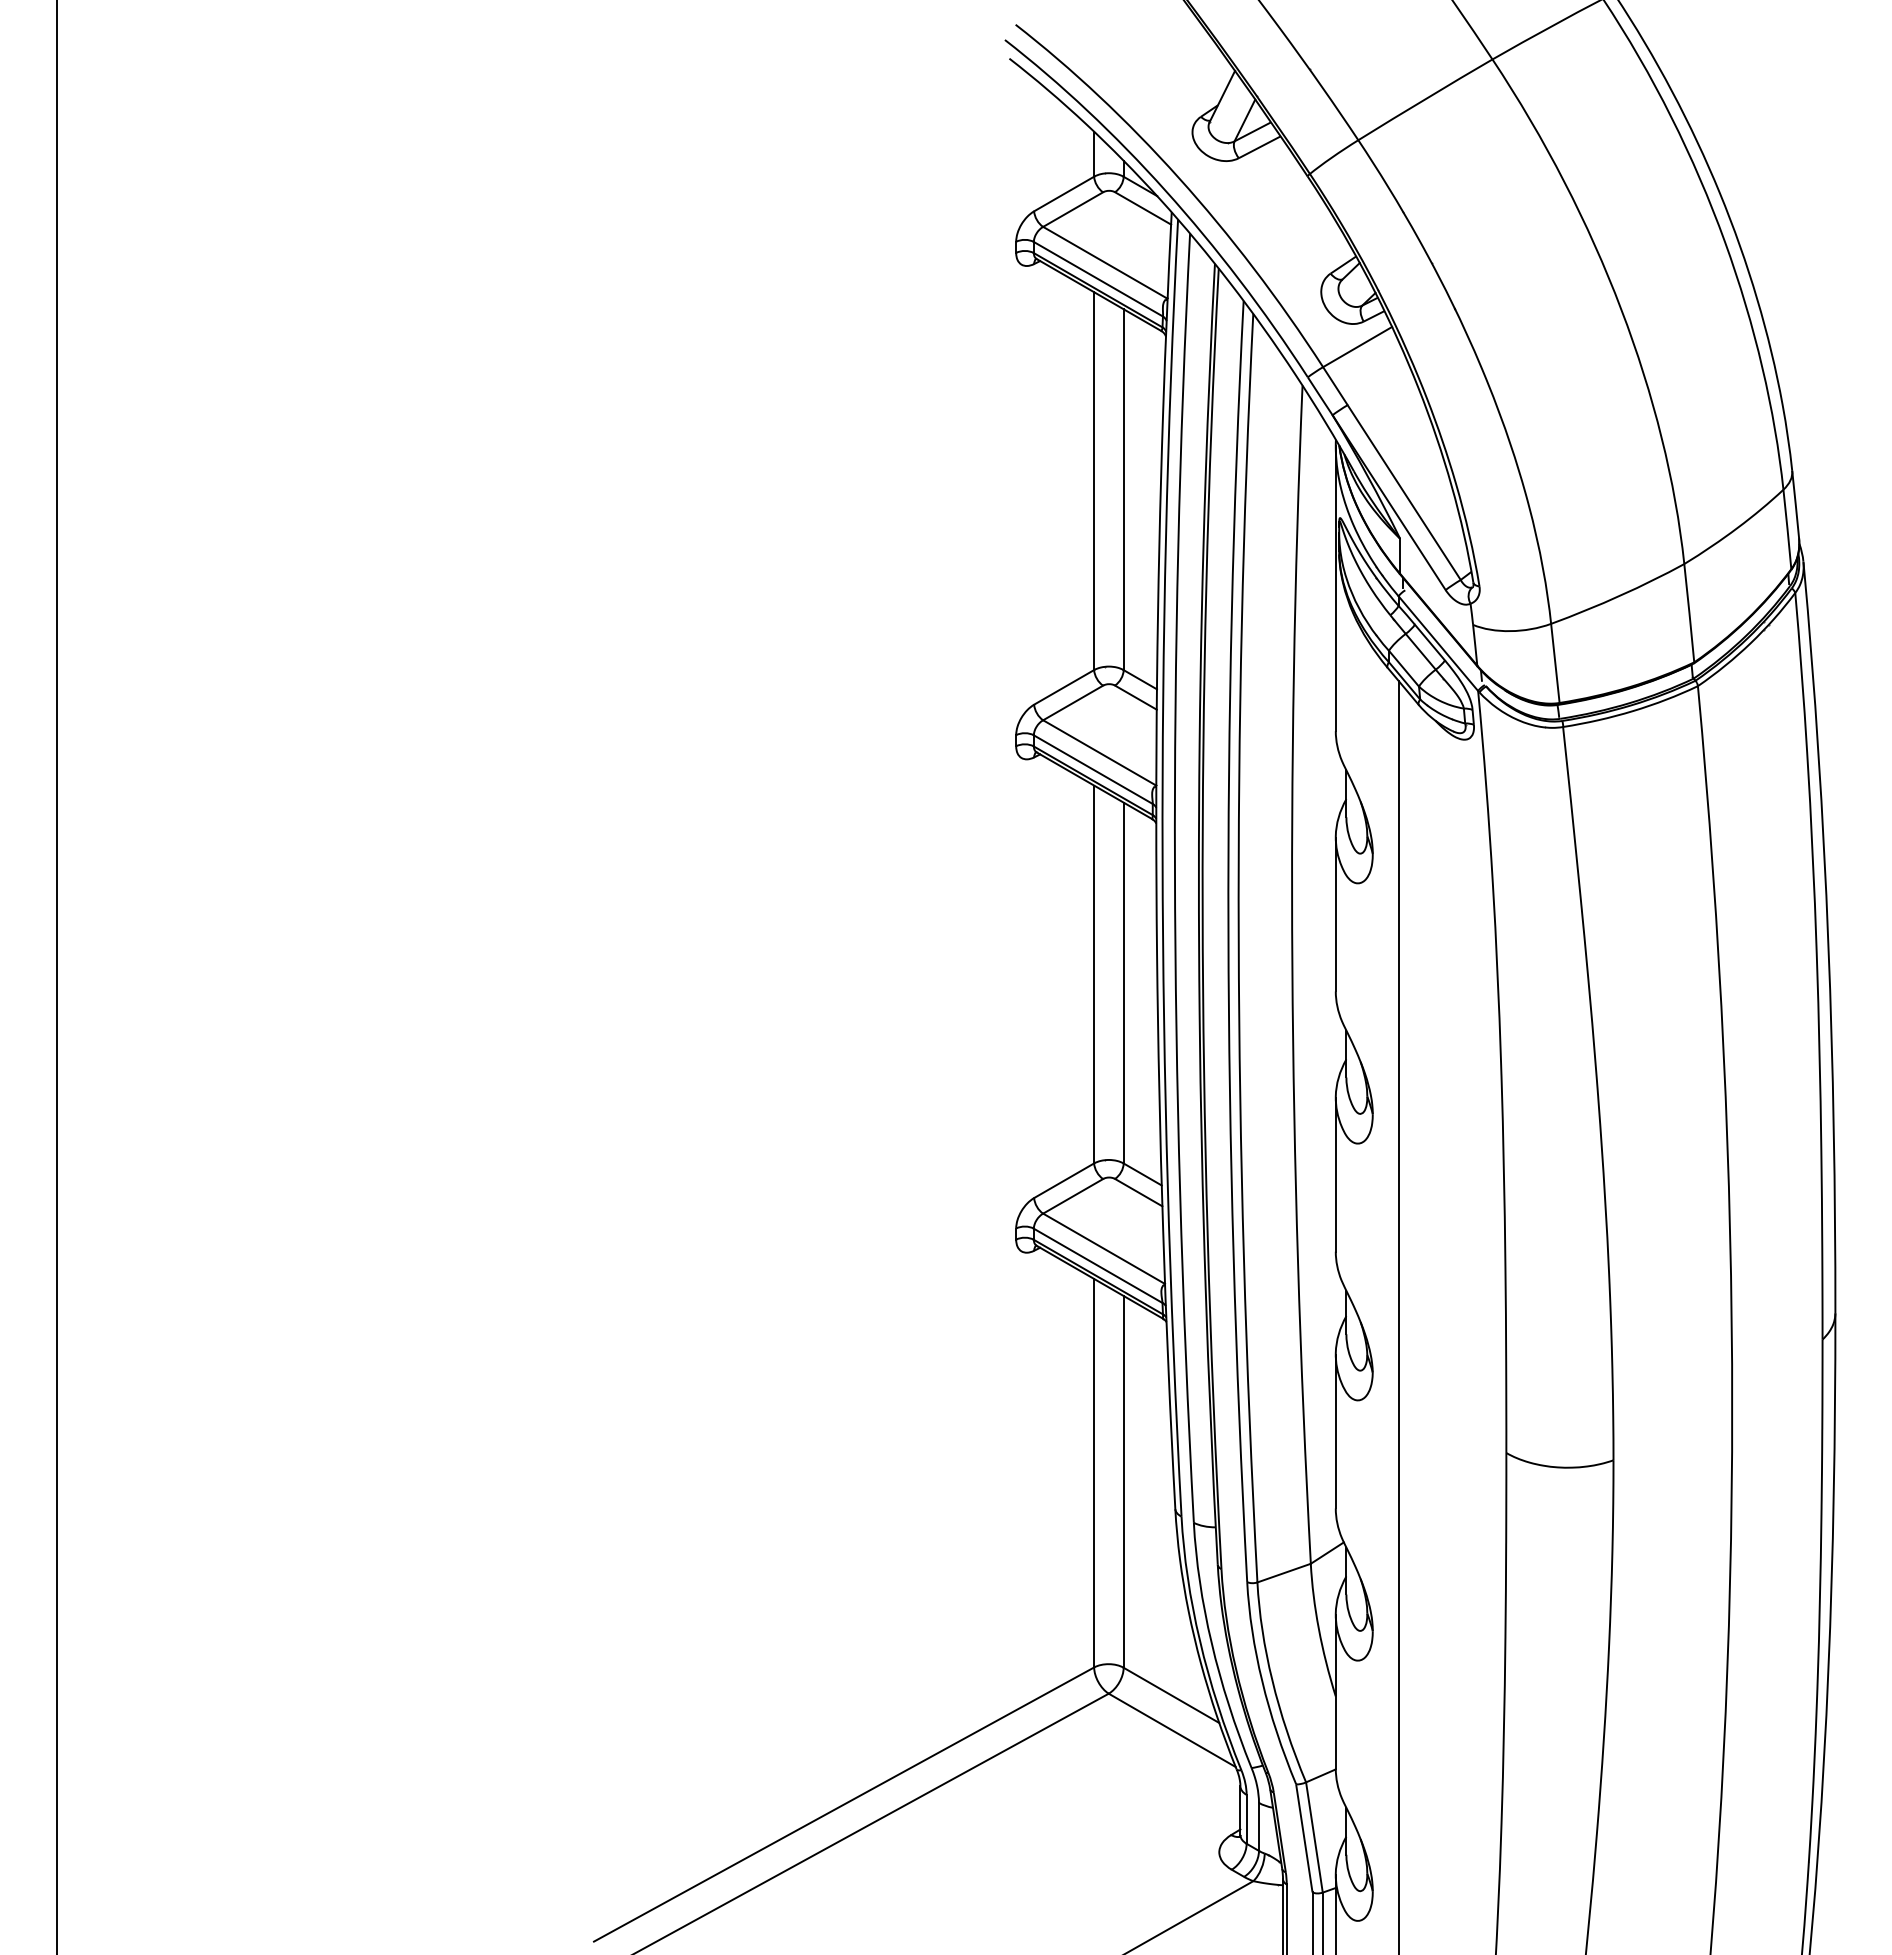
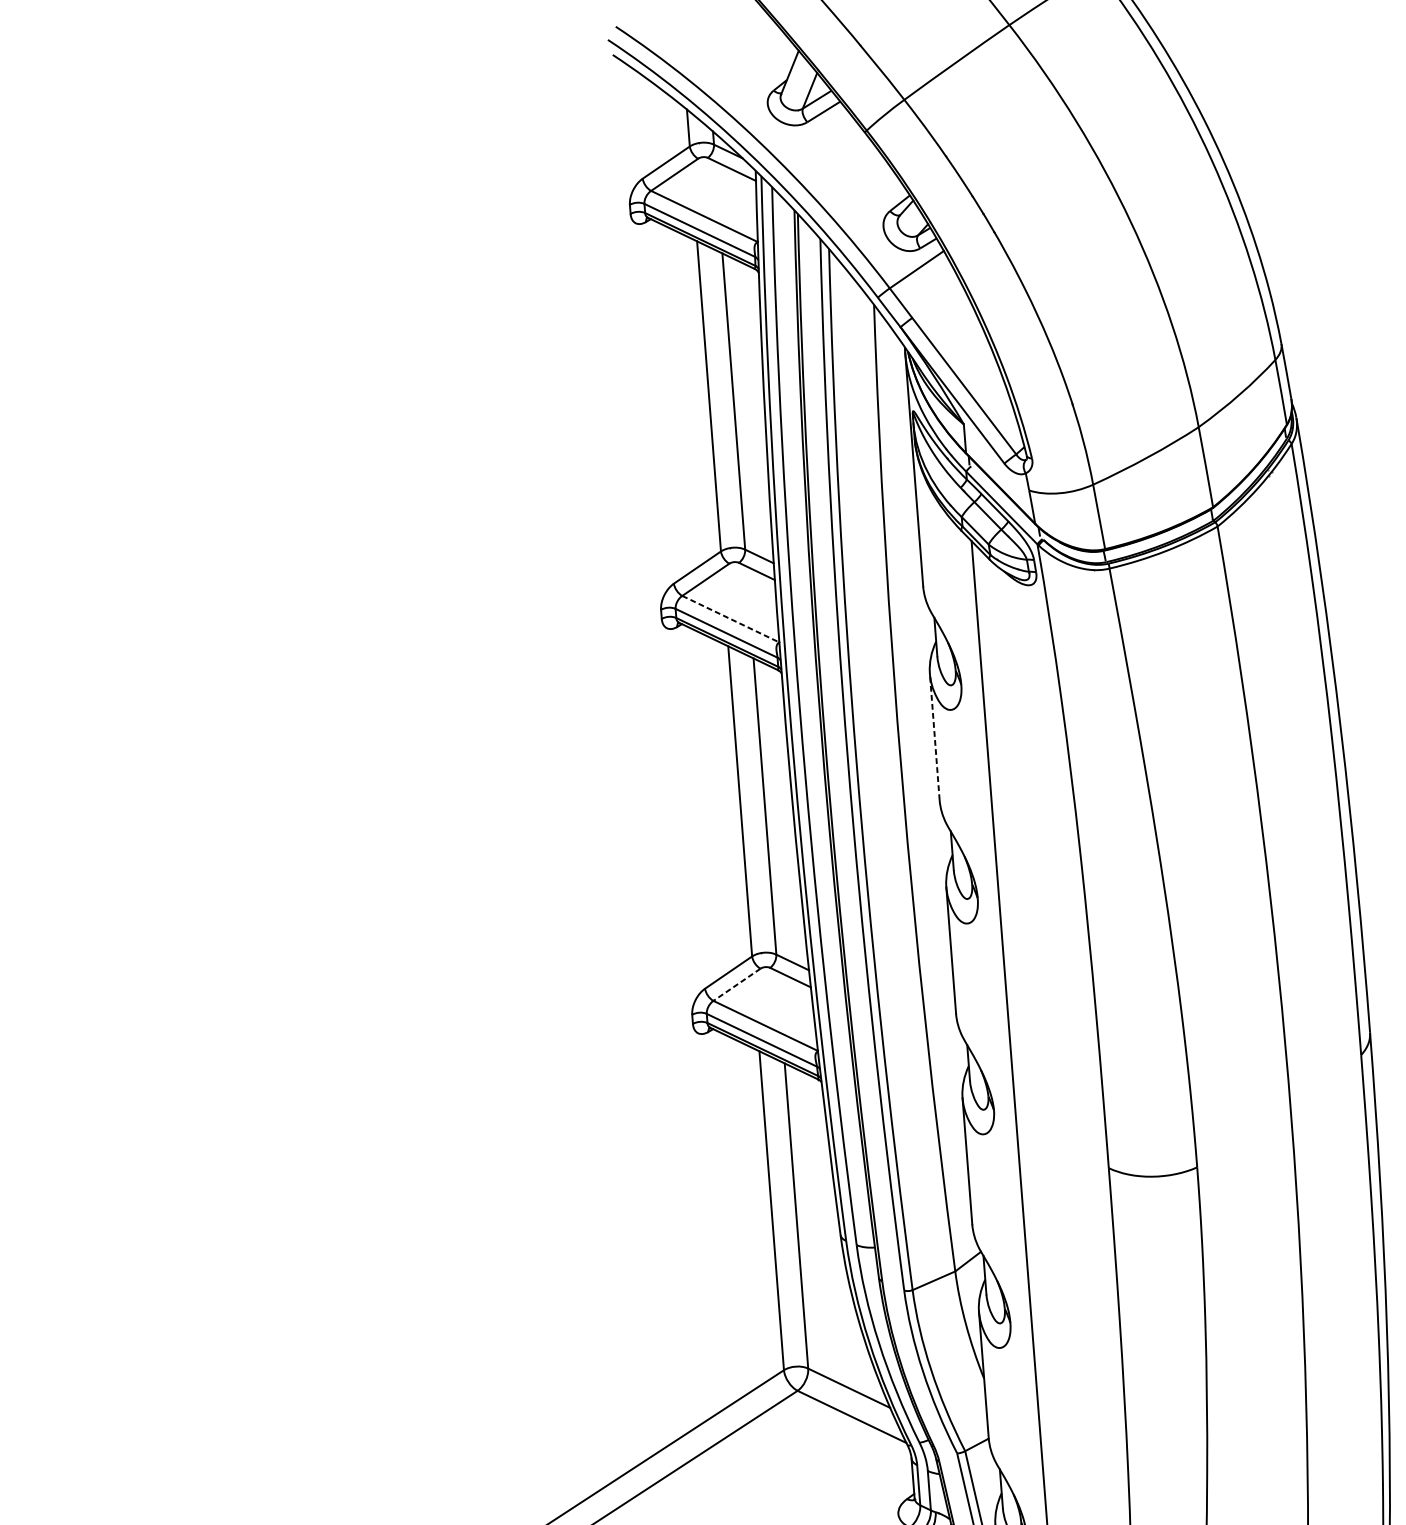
line: (1100, 753) -> (731, 619), solid -> dashed
line: (1335, 914) -> (934, 736), solid -> dashed
line: (1073, 1196) -> (737, 984), solid -> dashed

